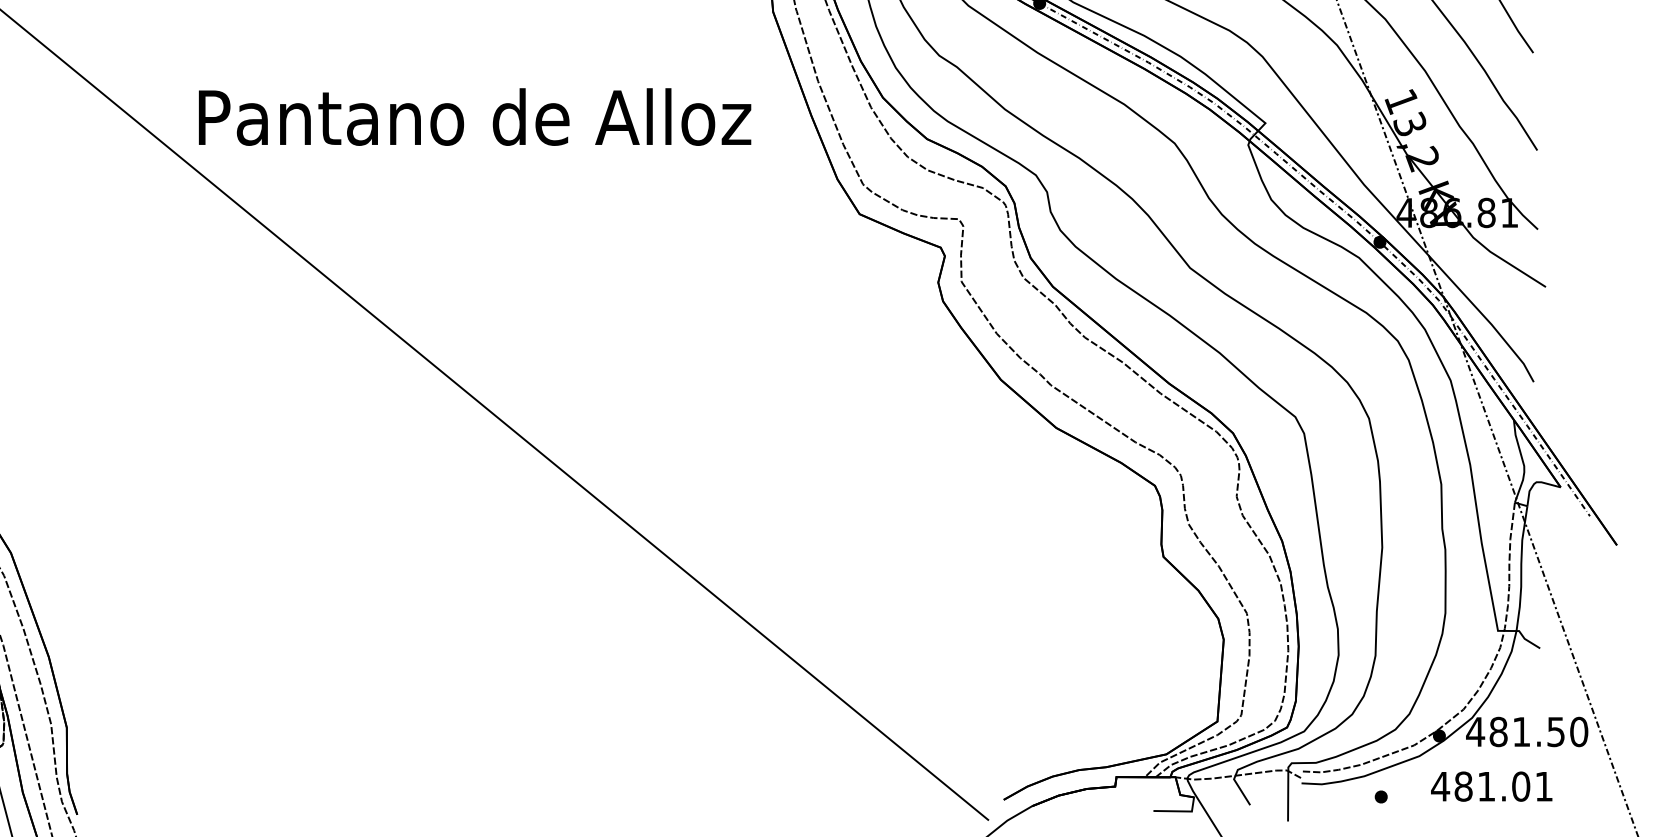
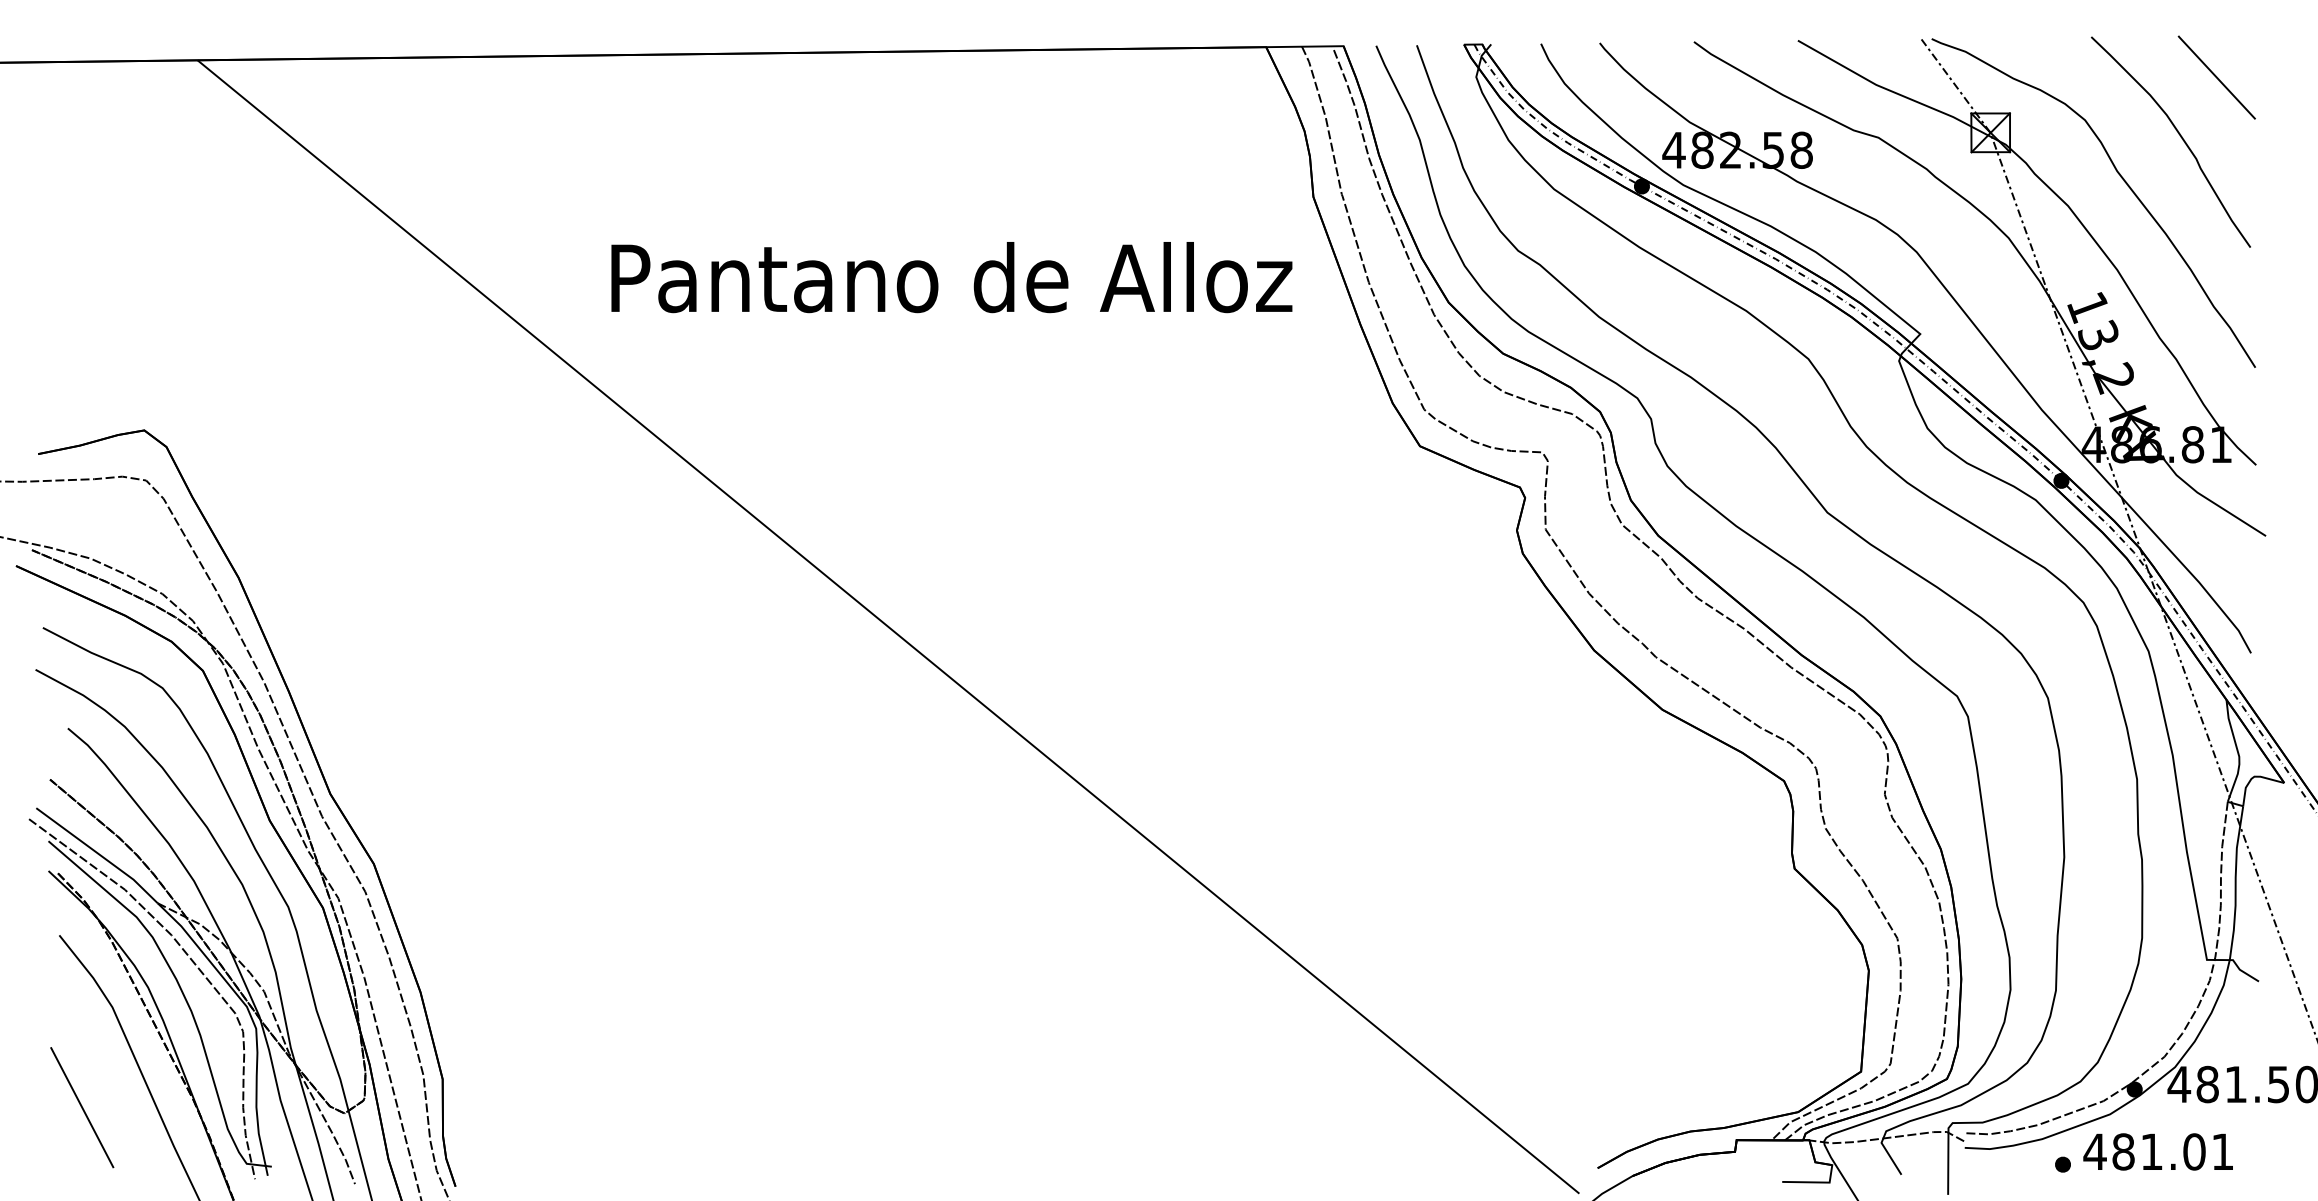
text: (474, 117) -> (951, 277), moved
text: (1491, 786) -> (2157, 1151), moved

